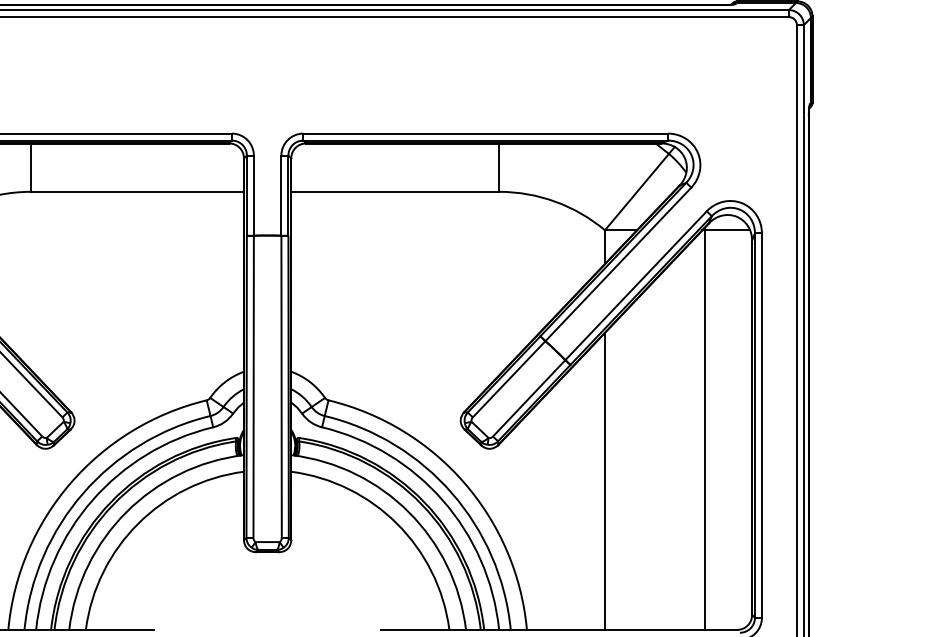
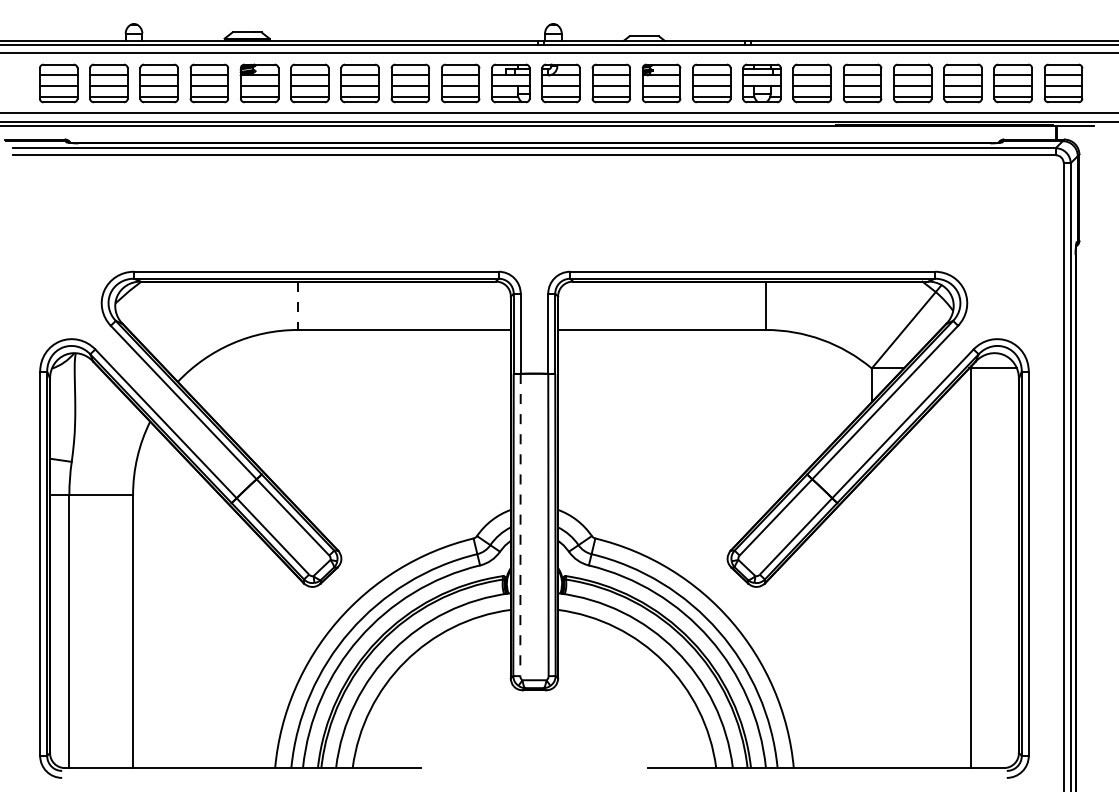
line: (30, 168) -> (297, 306), solid -> dashed
line: (253, 385) -> (520, 523), solid -> dashed
line: (604, 481) -> (871, 619), removed

